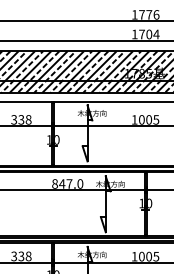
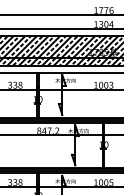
text: (141, 34) -> (100, 24), 1704 -> 1304
text: (156, 119) -> (111, 85), 1005 -> 1003
text: (80, 183) -> (57, 130), 847.0 -> 847.2

